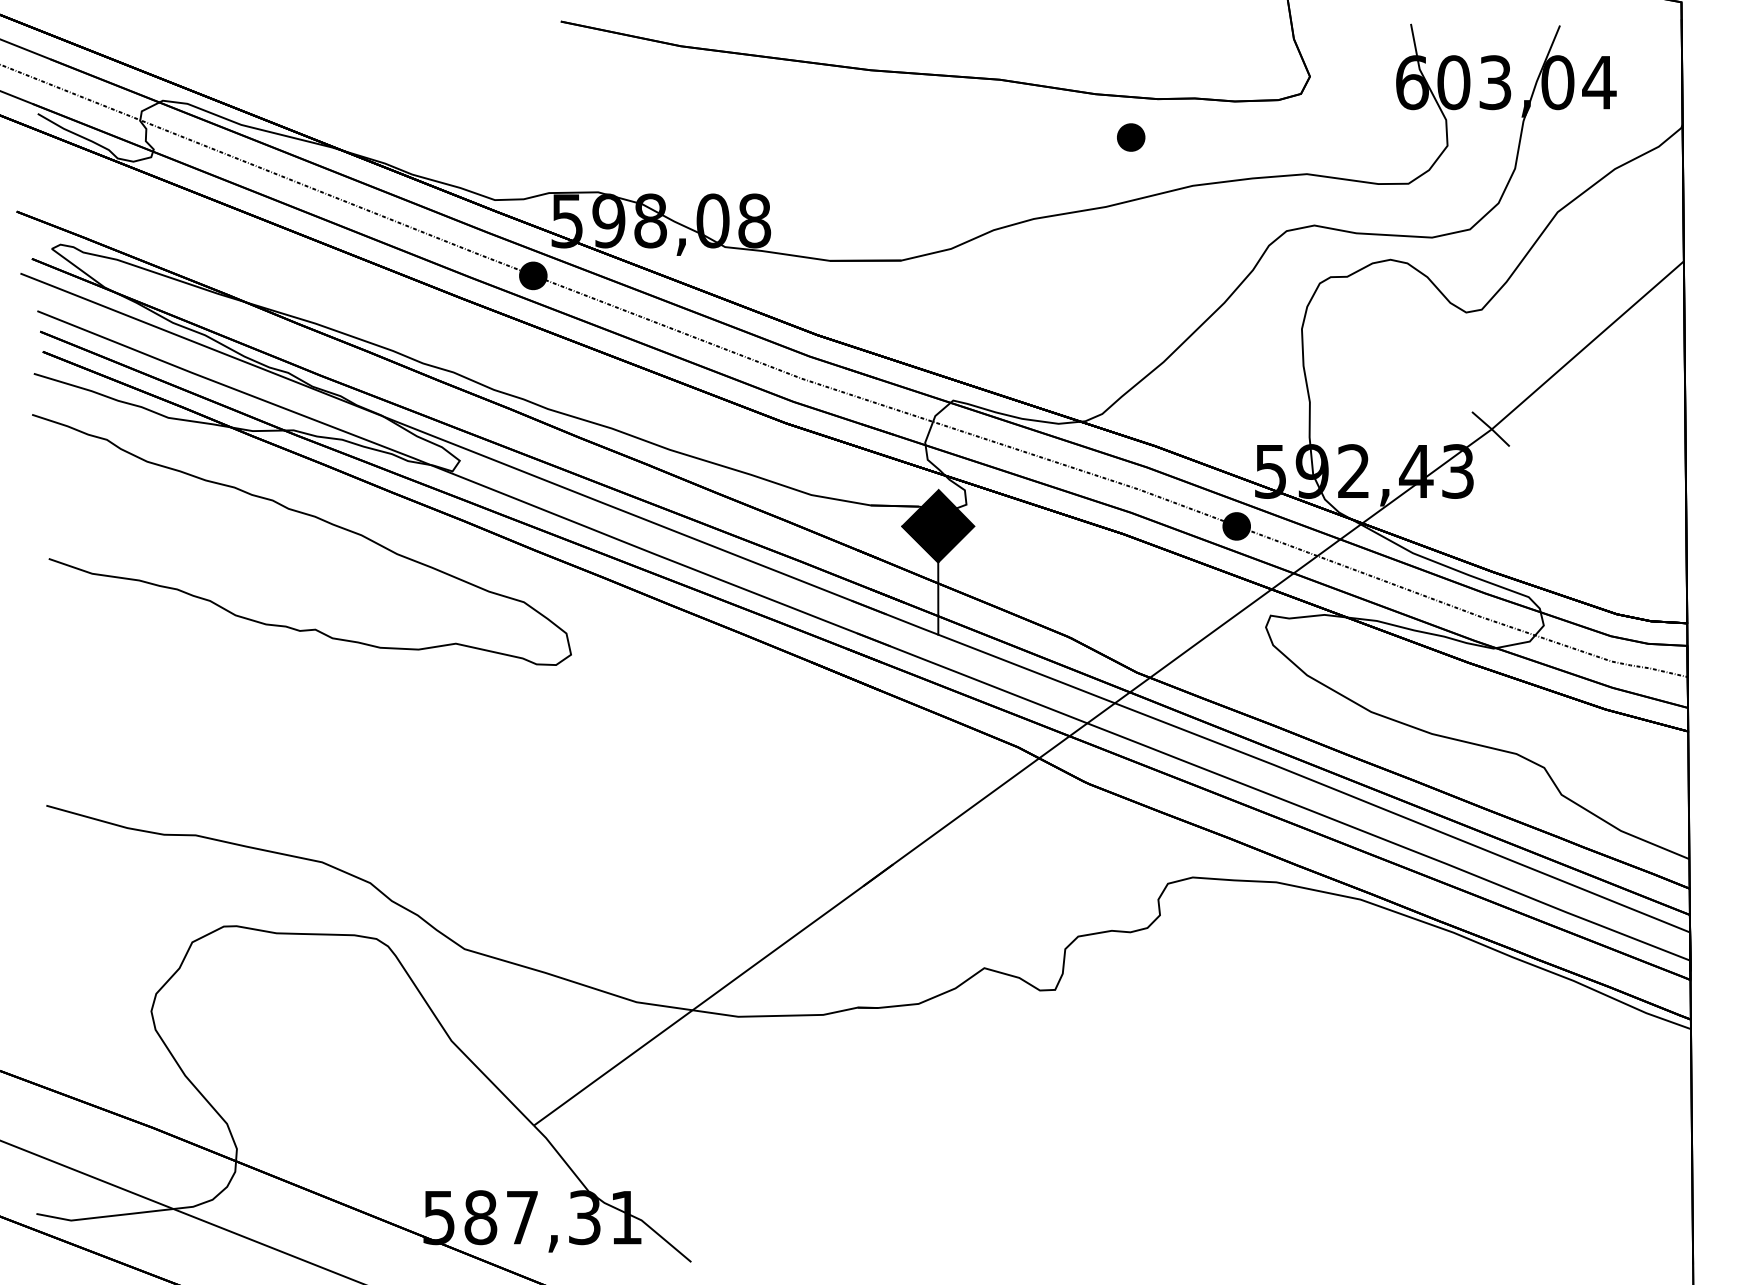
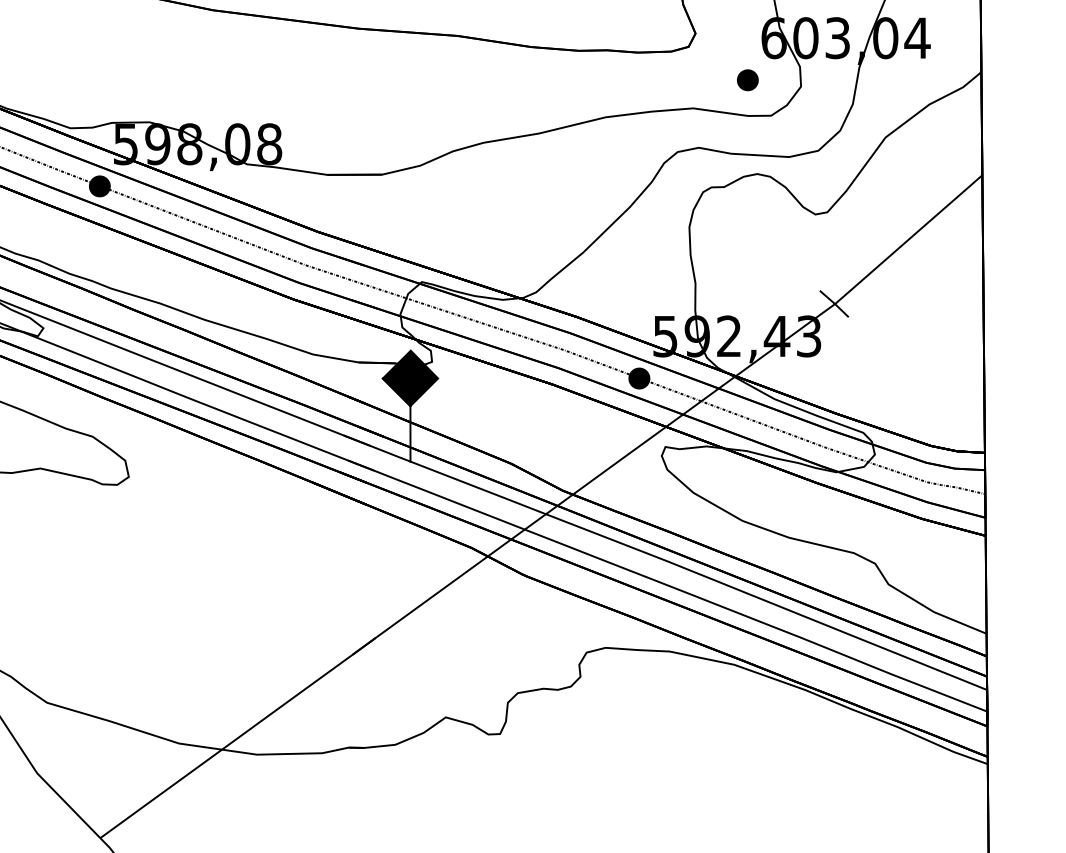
part: (1131, 137) -> (748, 80), moved

